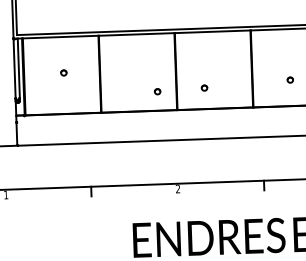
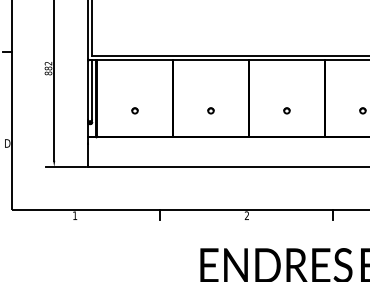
part: (63, 72) -> (134, 110), moved
part: (204, 87) -> (286, 110), moved
part: (157, 91) -> (210, 110), moved

